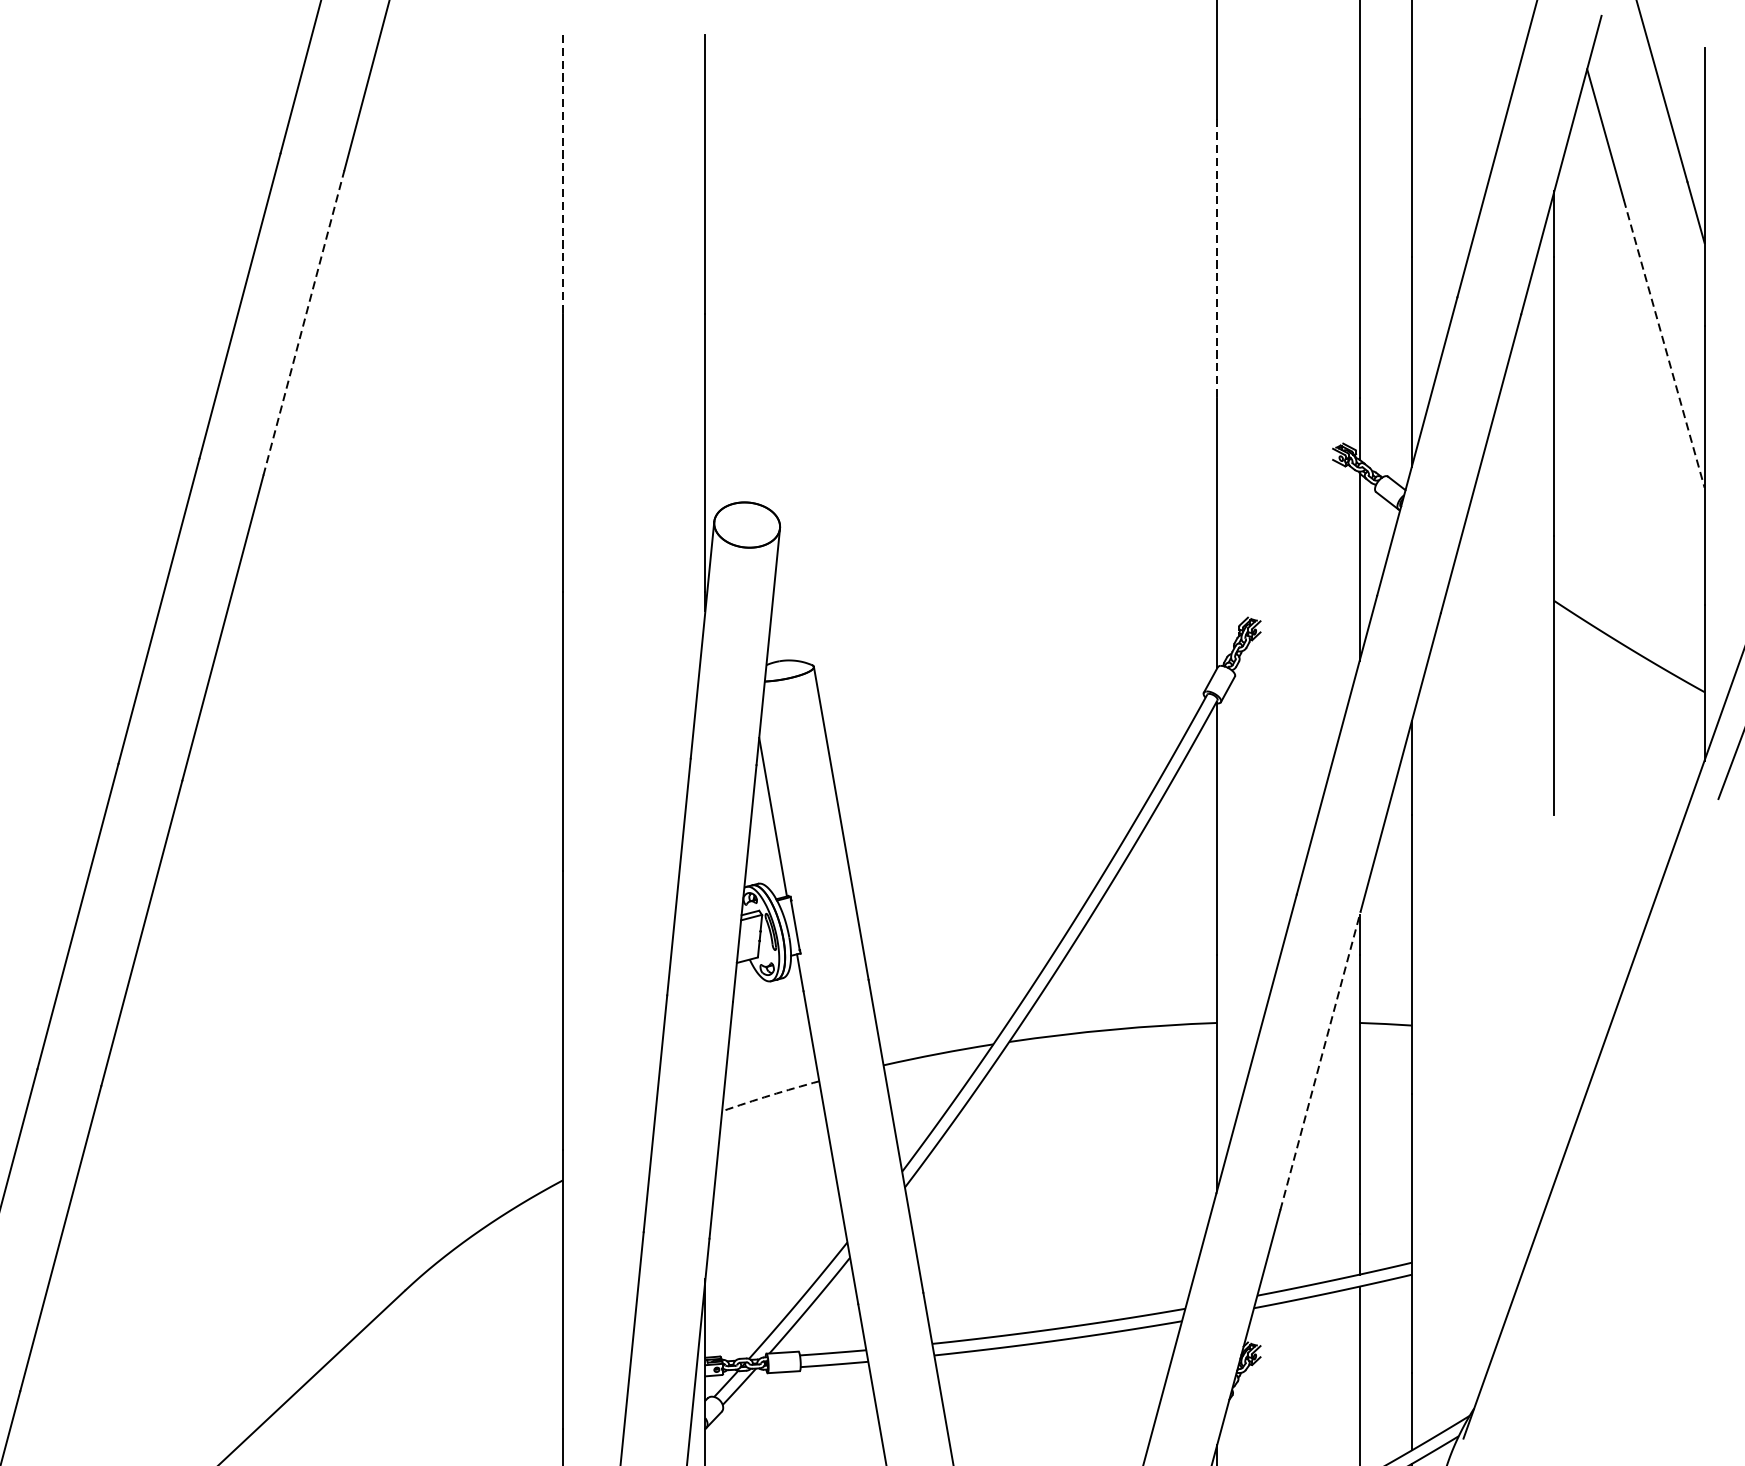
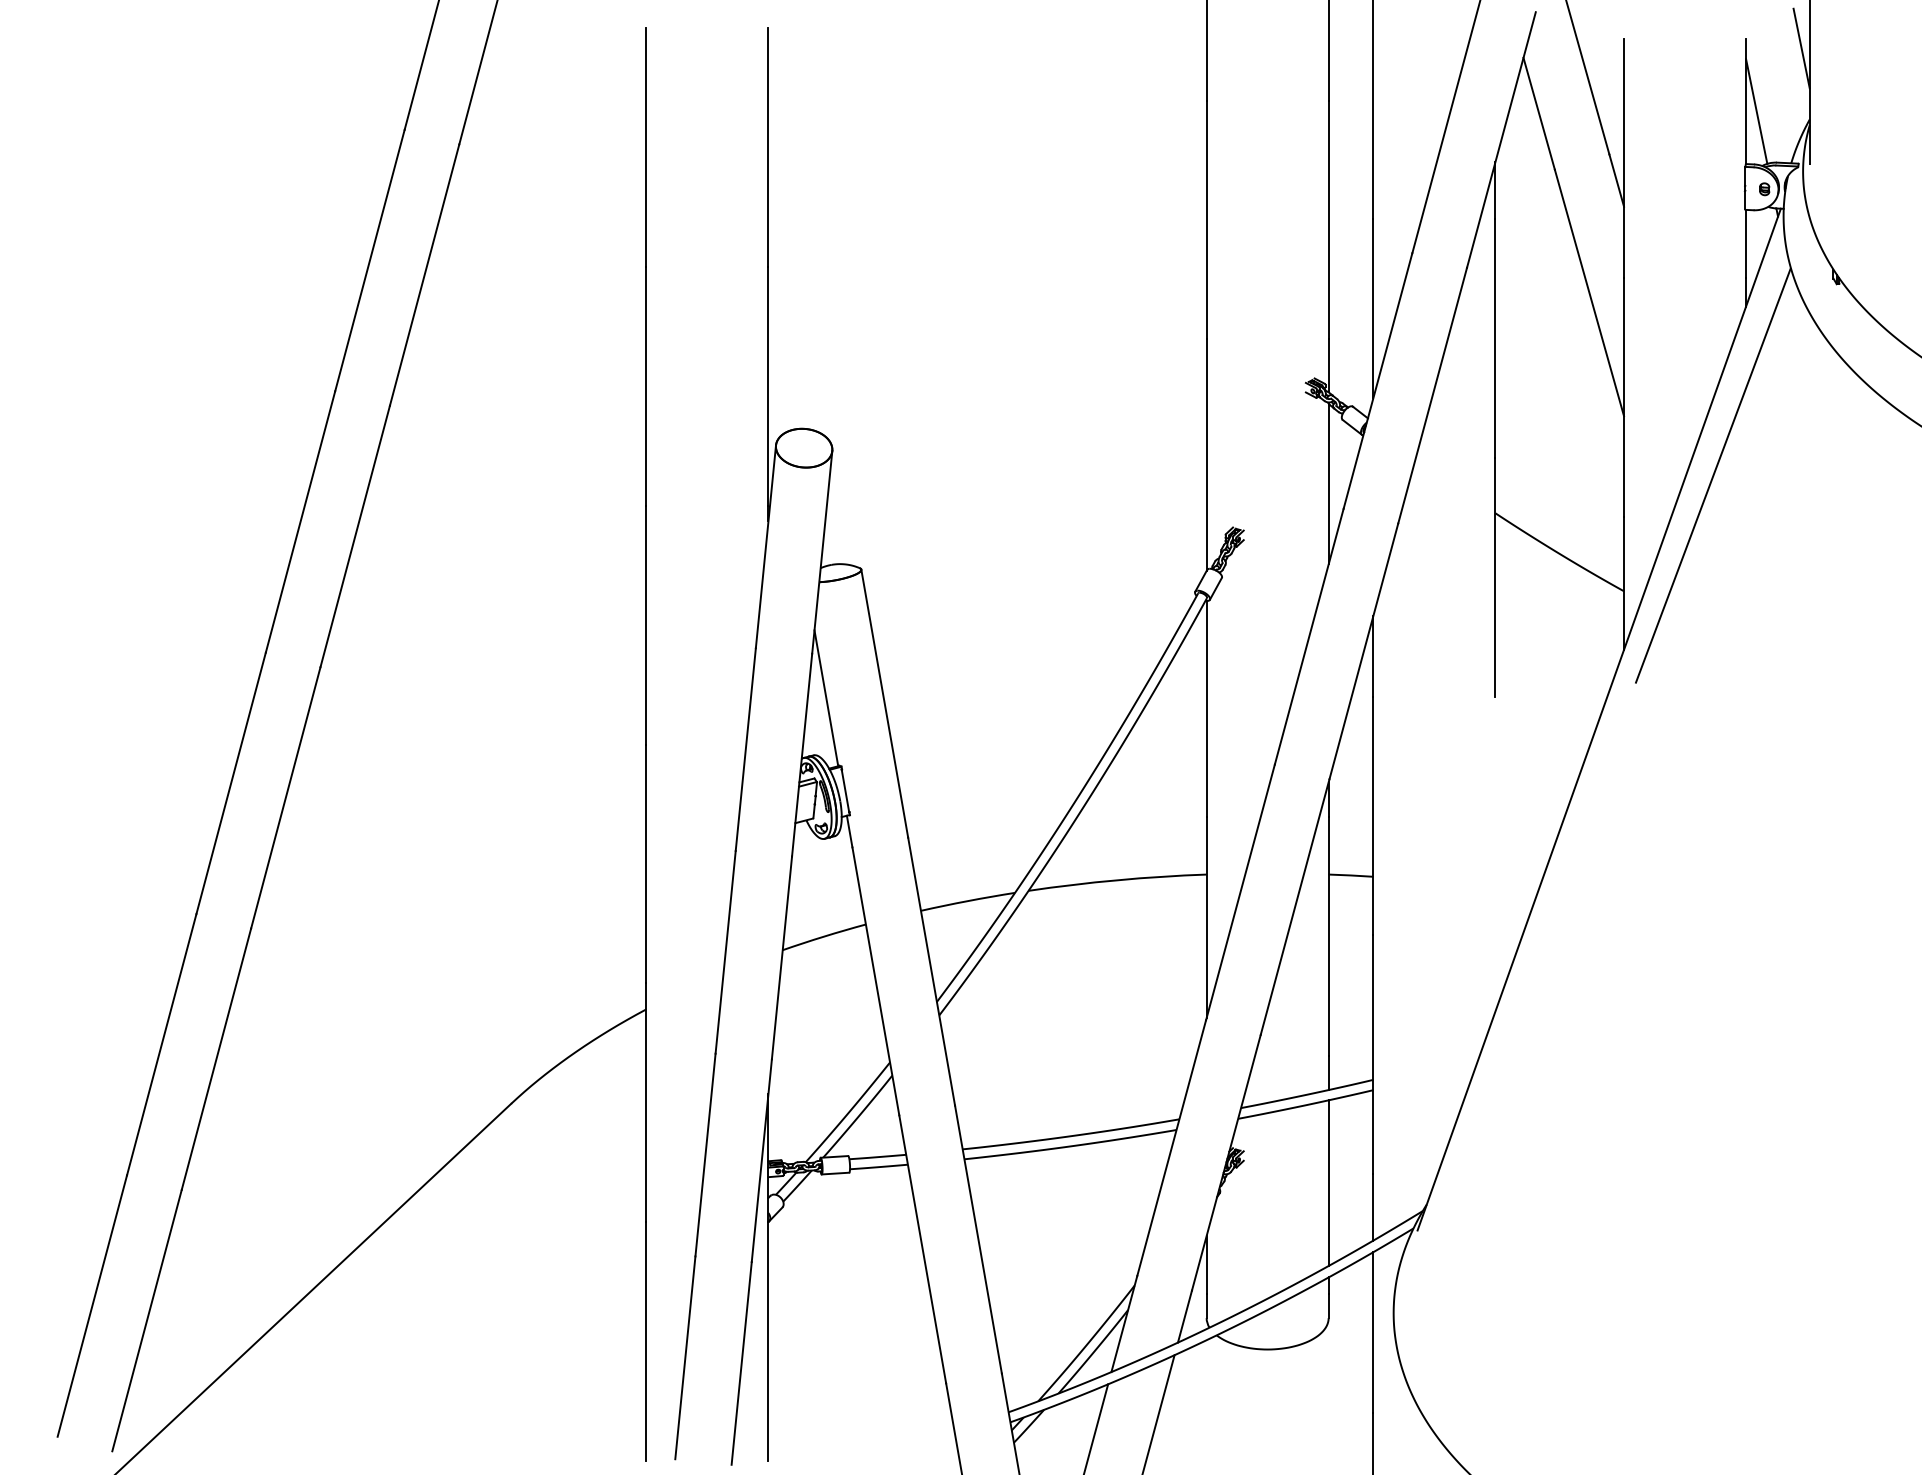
line: (563, 175) -> (646, 148), dashed -> solid
line: (1217, 259) -> (1206, 220), dashed -> solid
line: (303, 322) -> (424, 274), dashed -> solid
line: (1664, 343) -> (1589, 292), dashed -> solid
line: (1320, 1060) -> (1295, 906), dashed -> solid
arc: (770, 1095) -> (824, 936), dashed -> solid

